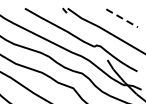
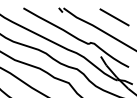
line: (122, 18) -> (114, 17), dashed -> solid

